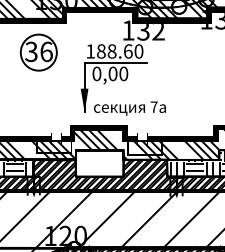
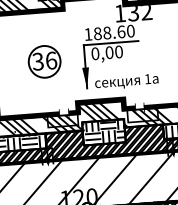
part: (38, 52) -> (44, 61), moved
text: (153, 106) -> (147, 78), 7 -> 1
hatch: (99, 163) -> (103, 132), added

